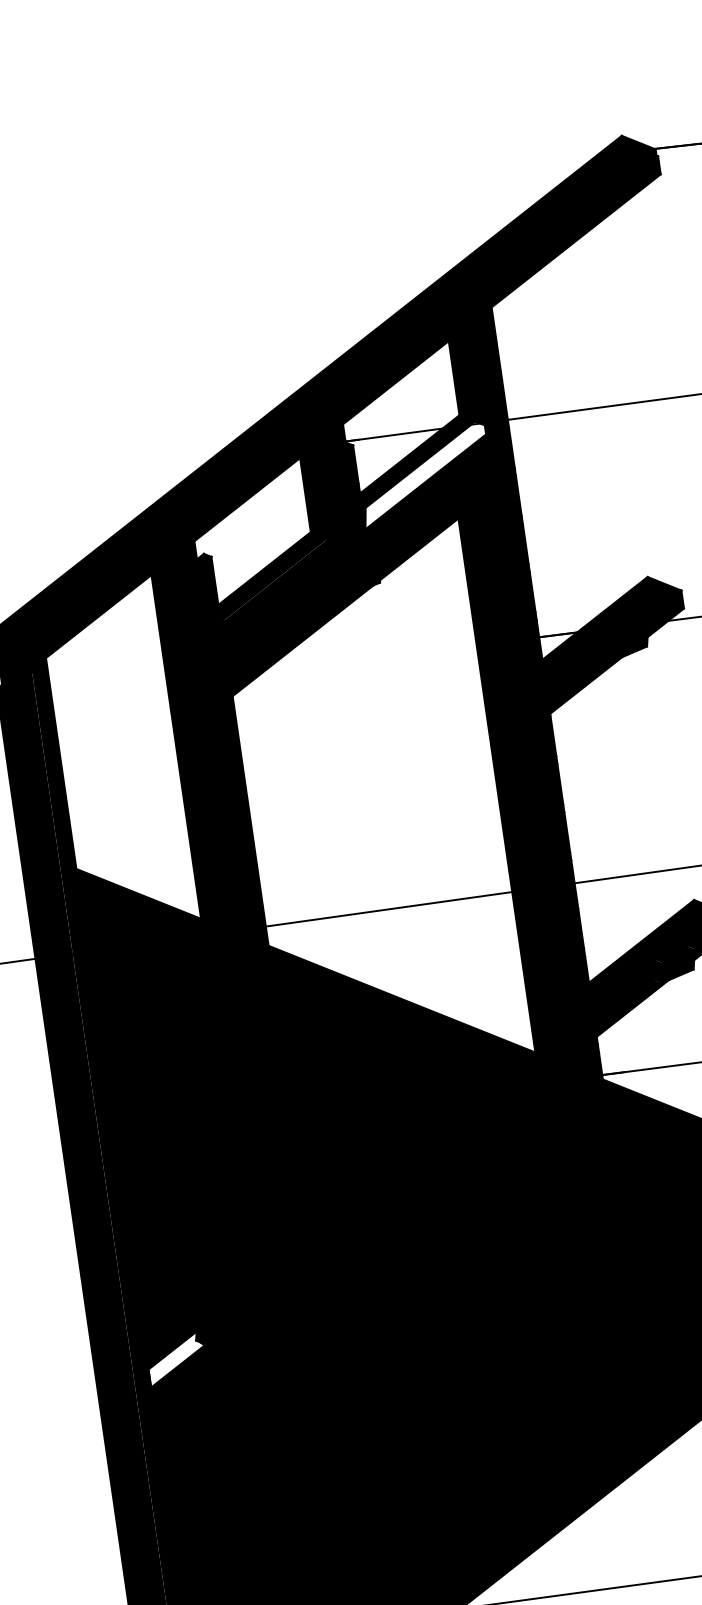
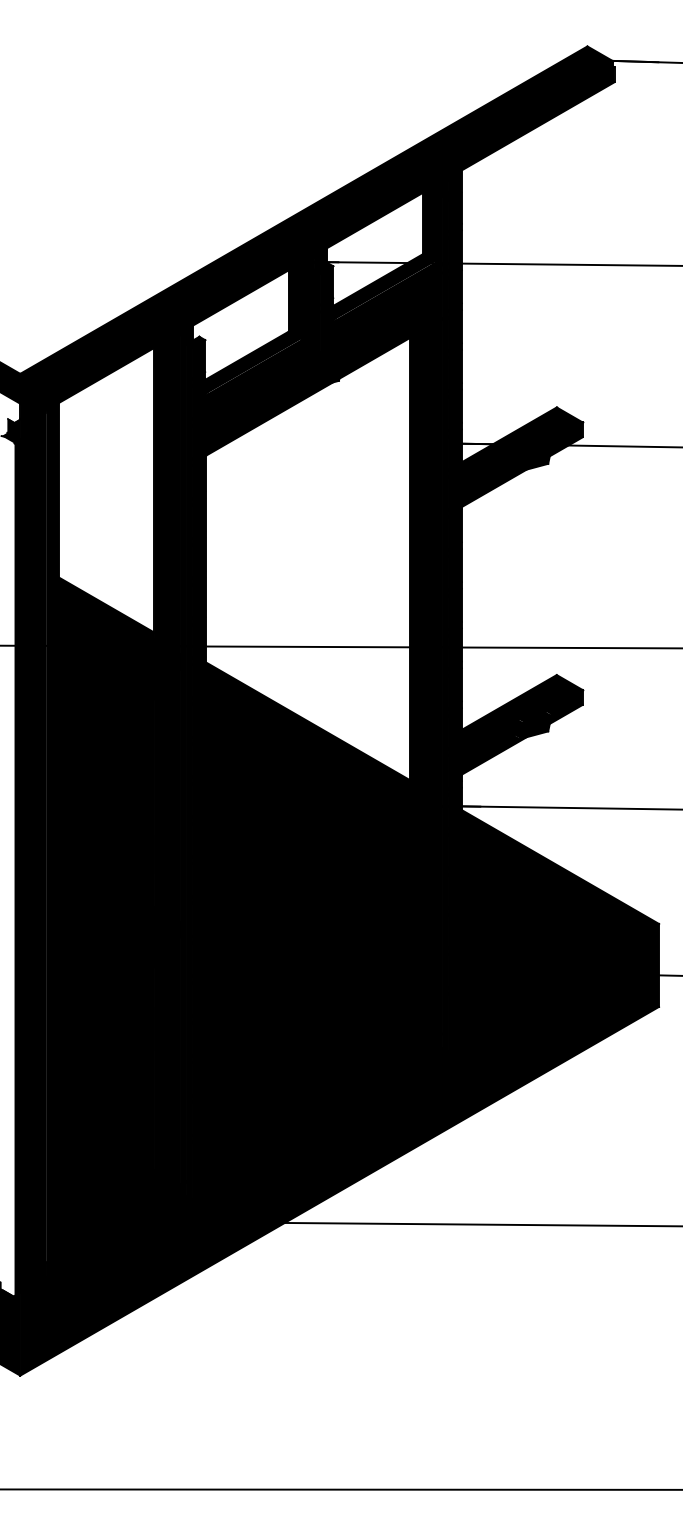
fill: (424, 474) -> (387, 298), added
fill: (180, 1358) -> (86, 987), added

